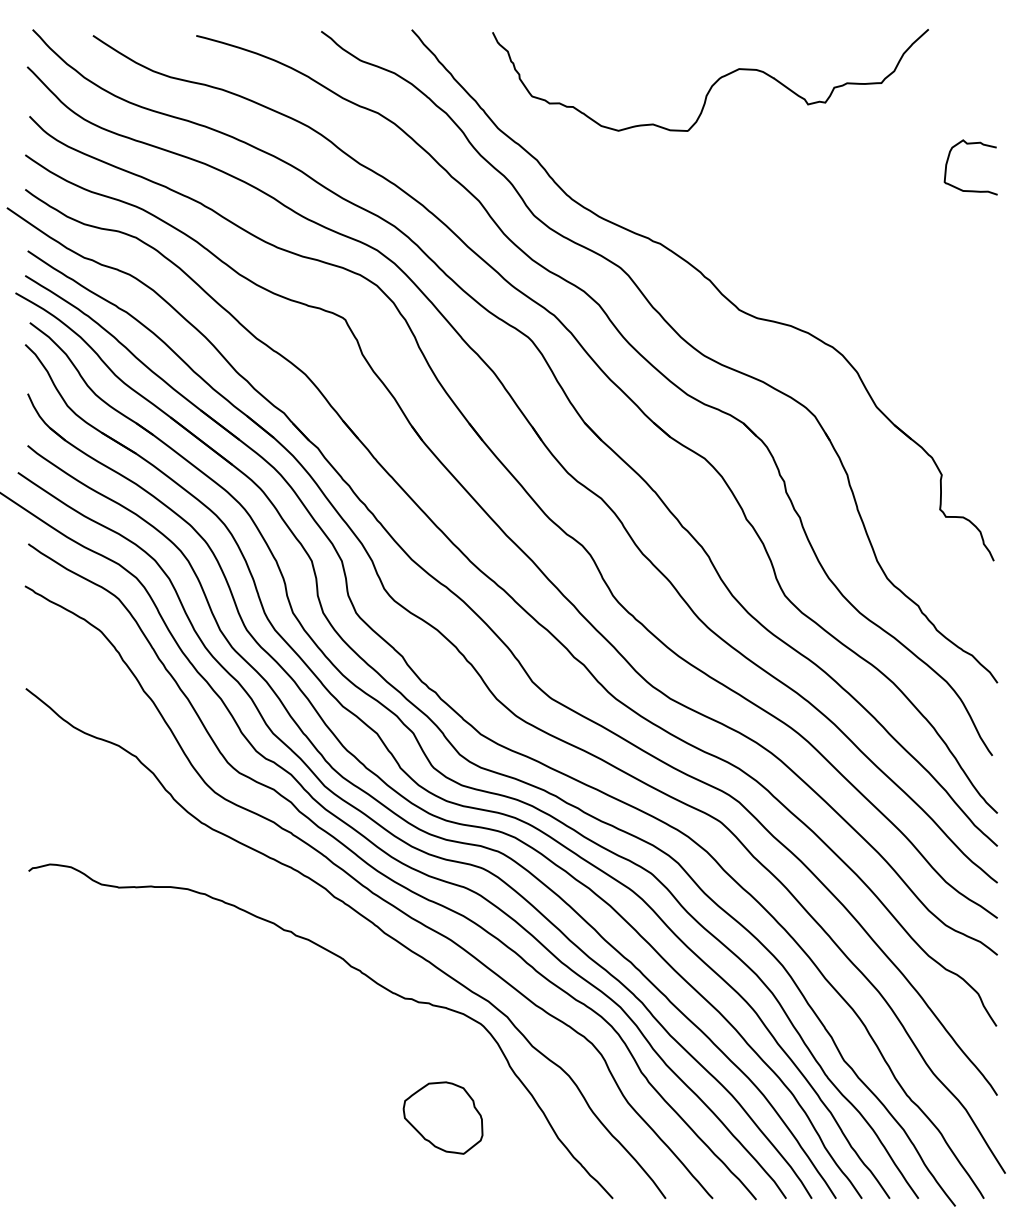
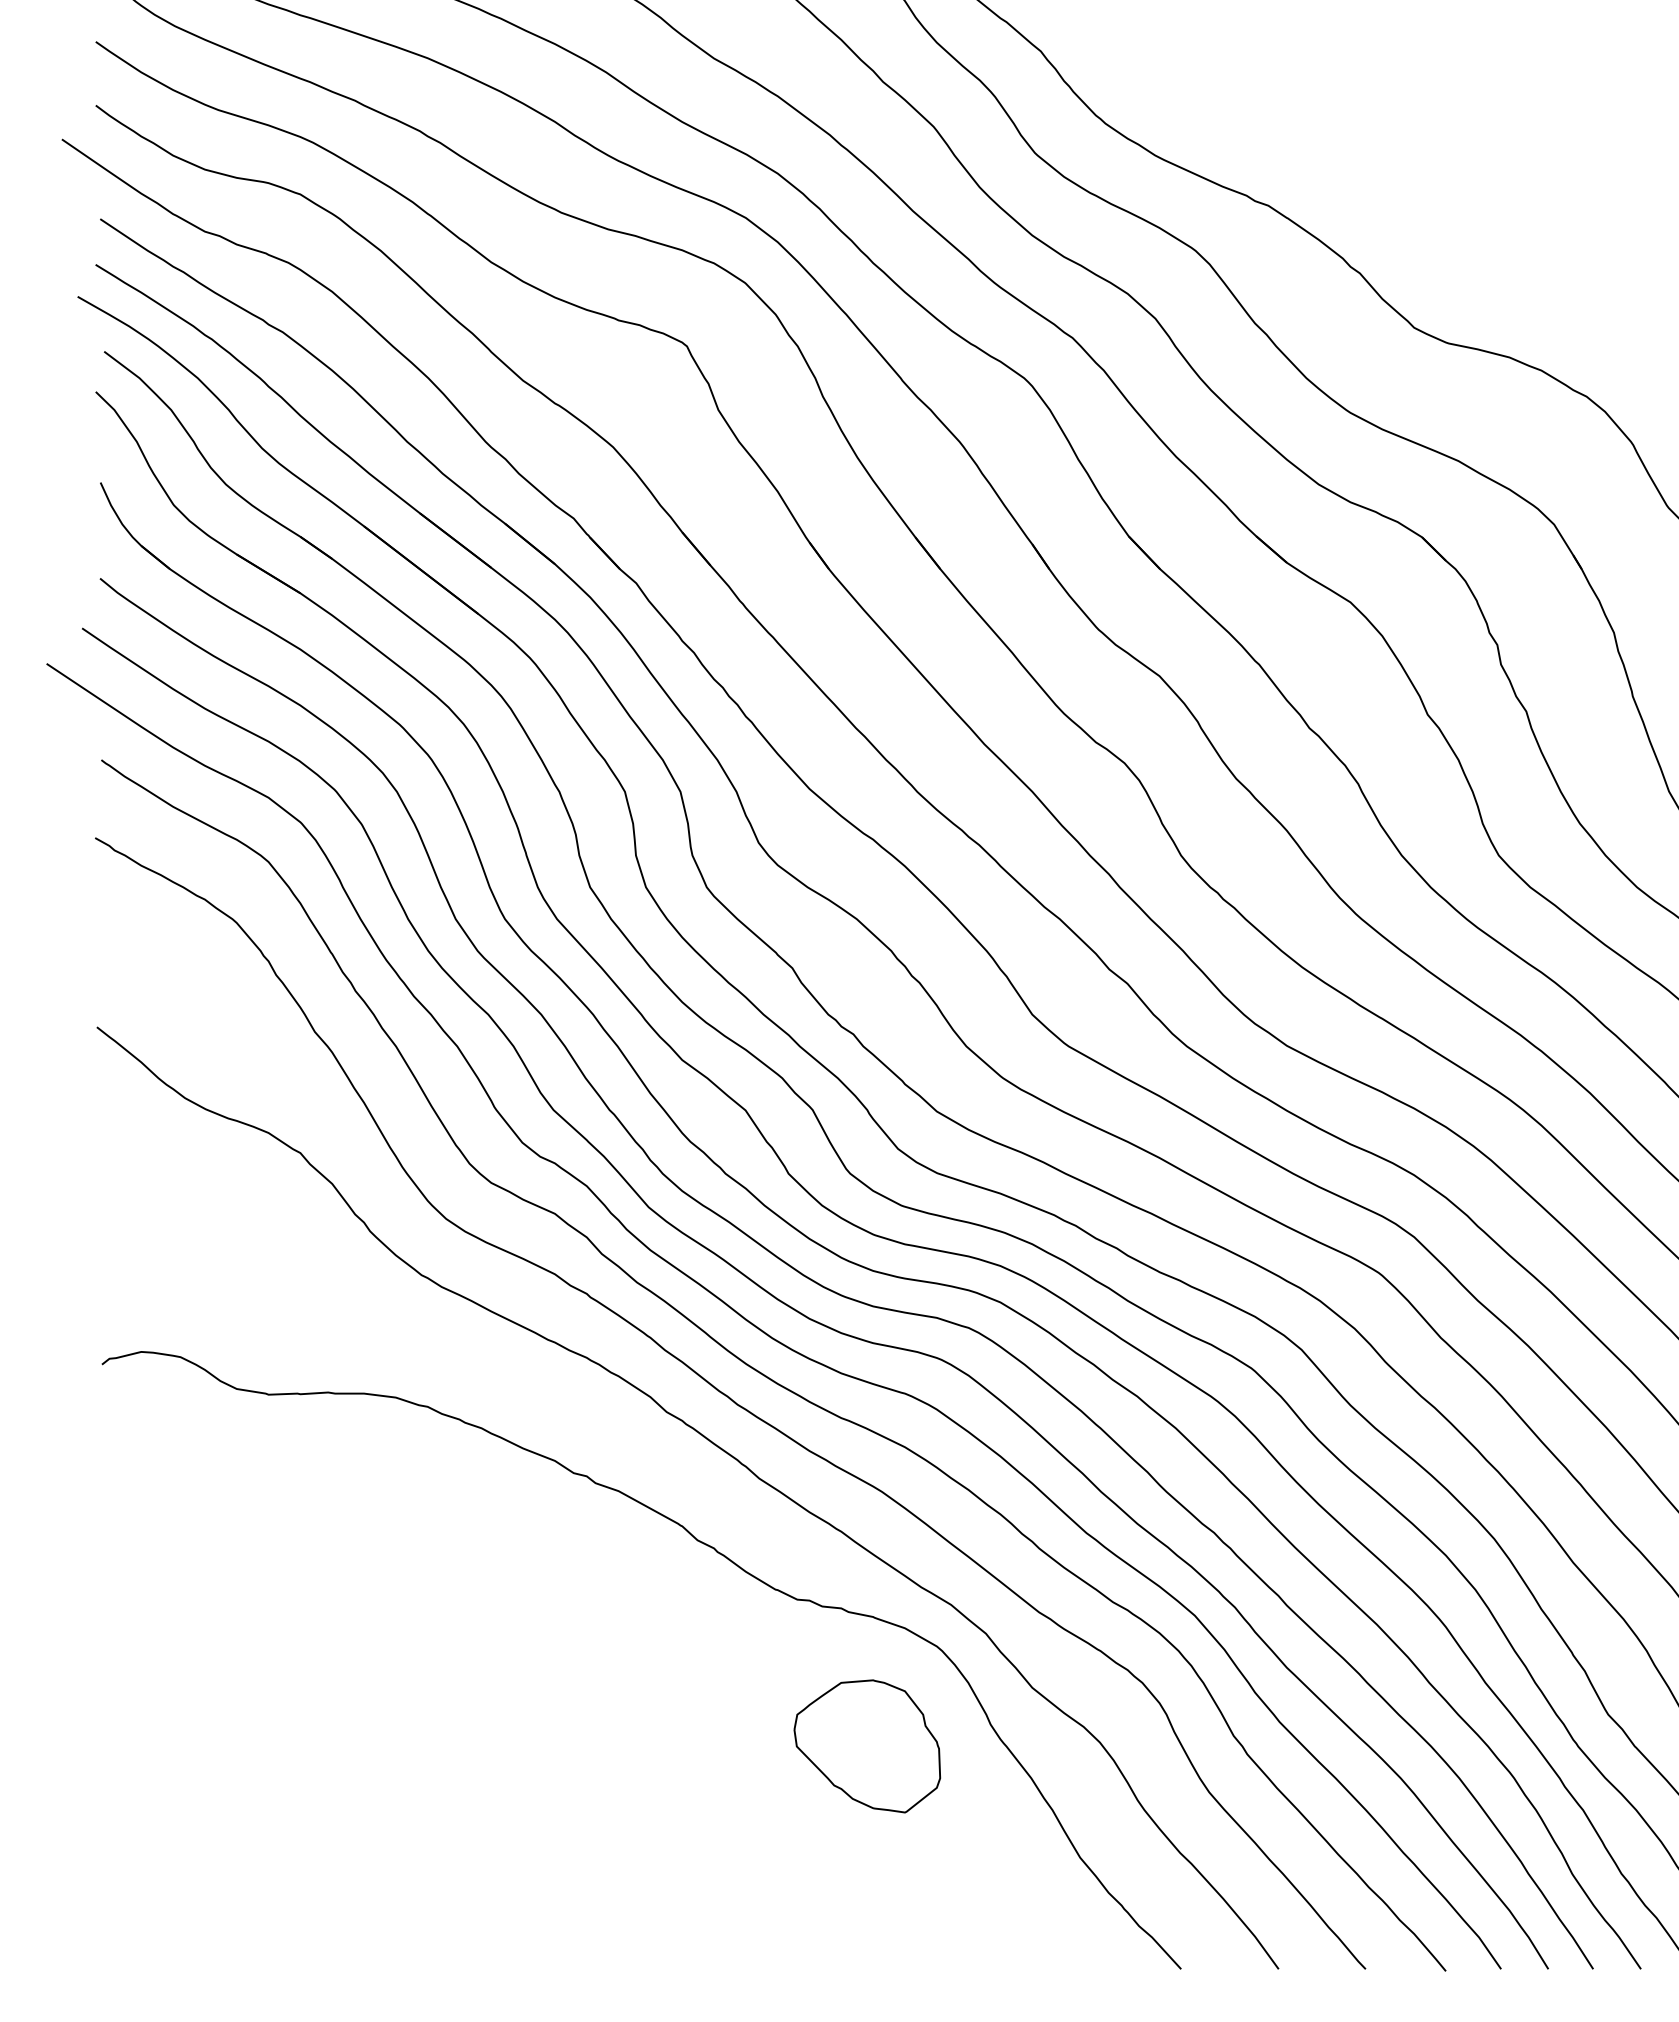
part: (442, 1117) -> (866, 1745), moved

